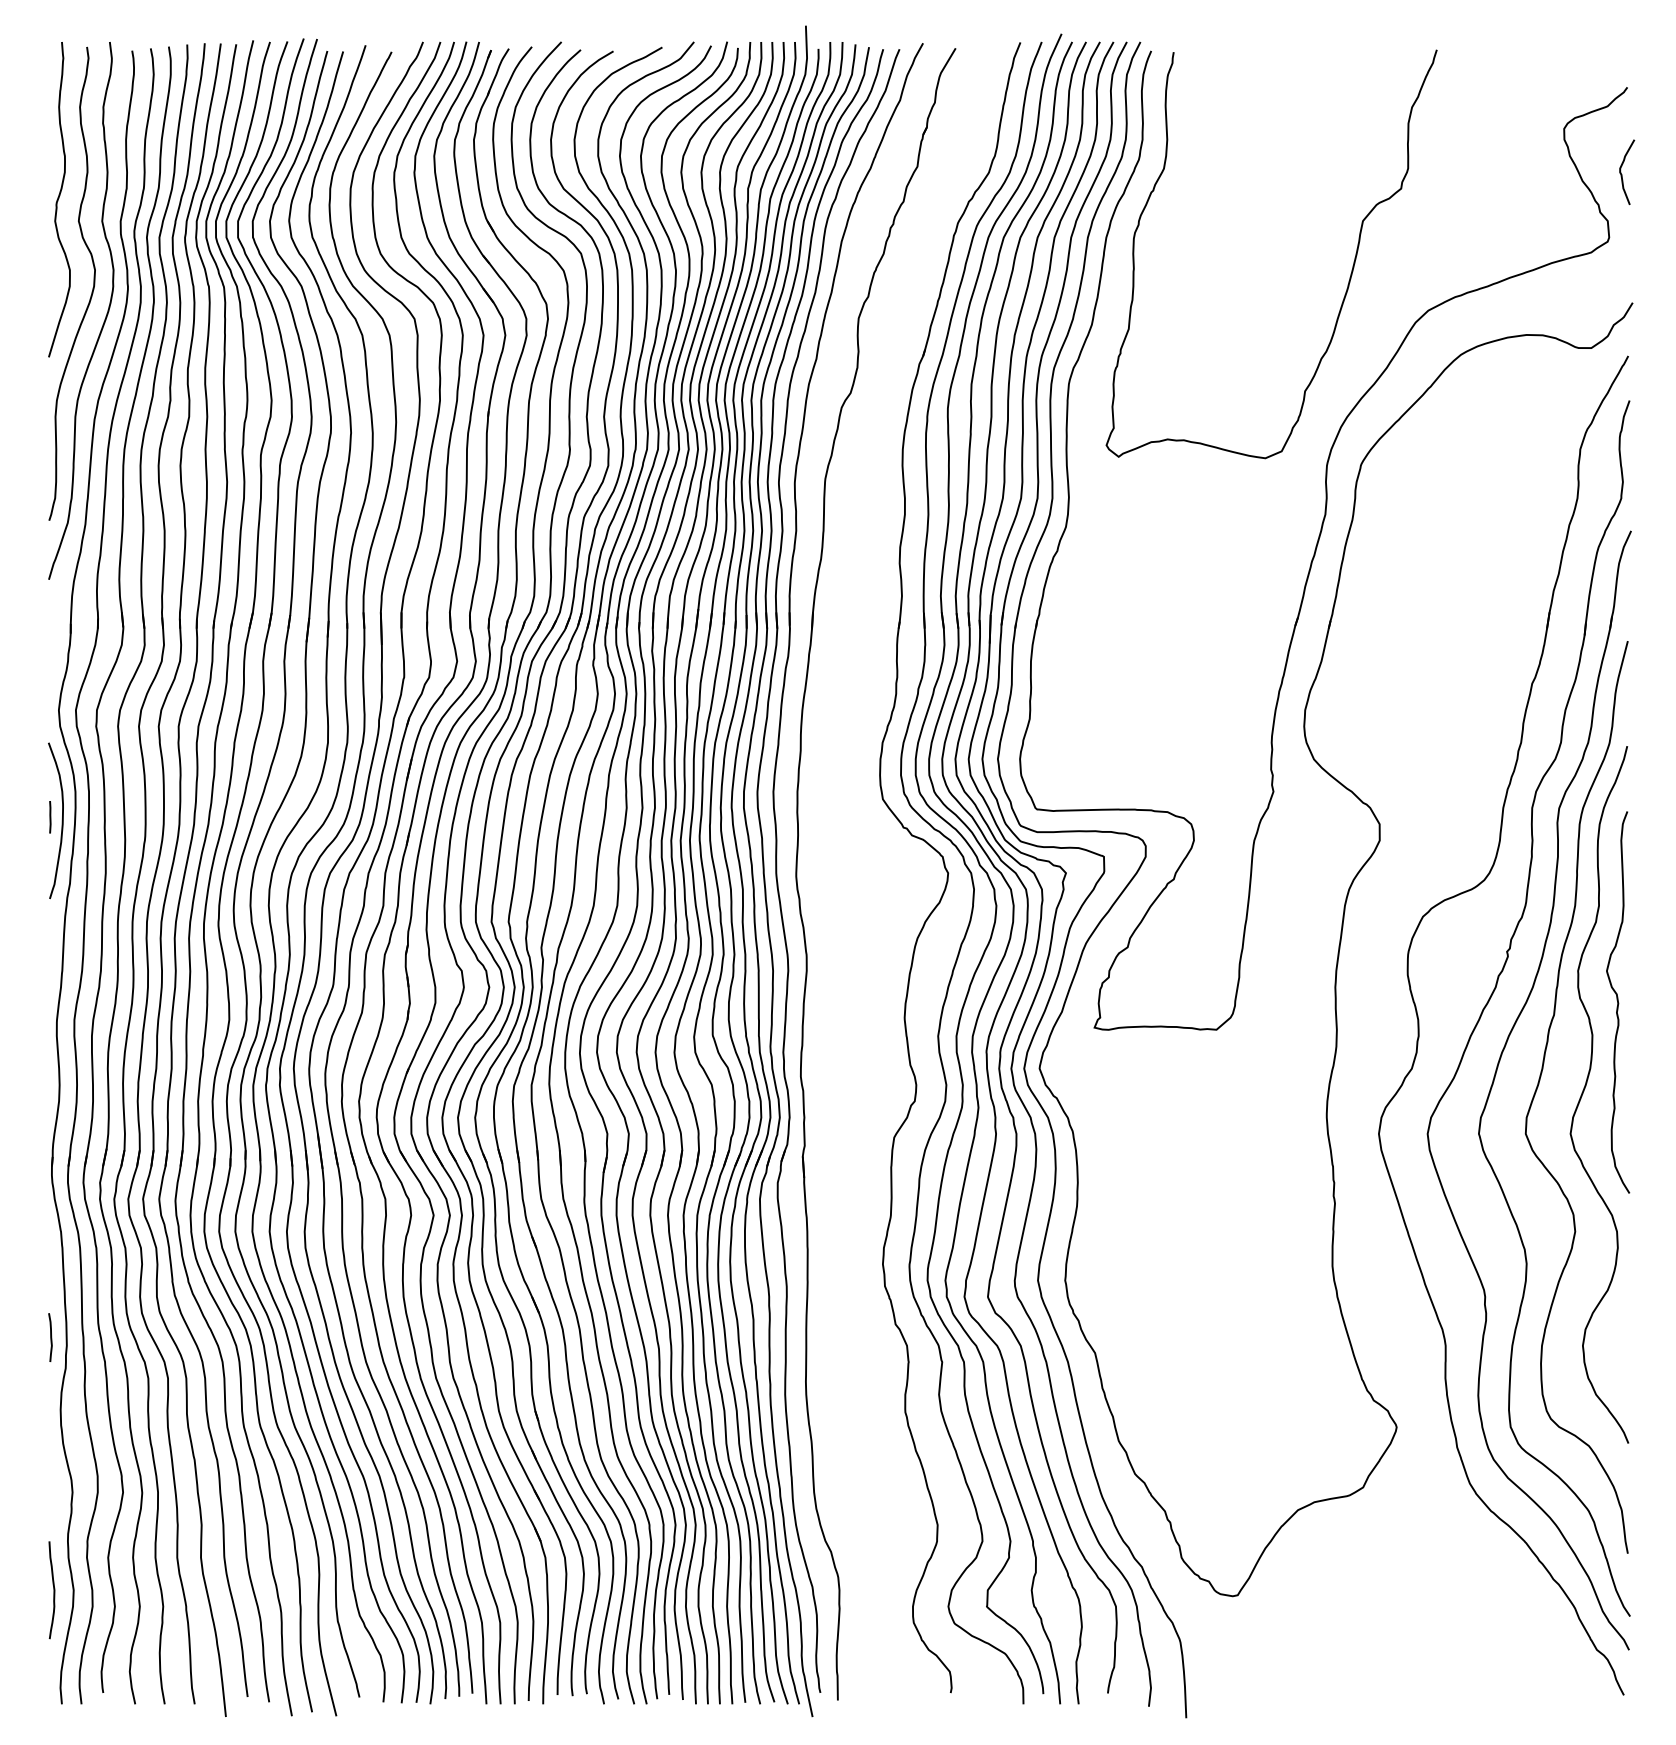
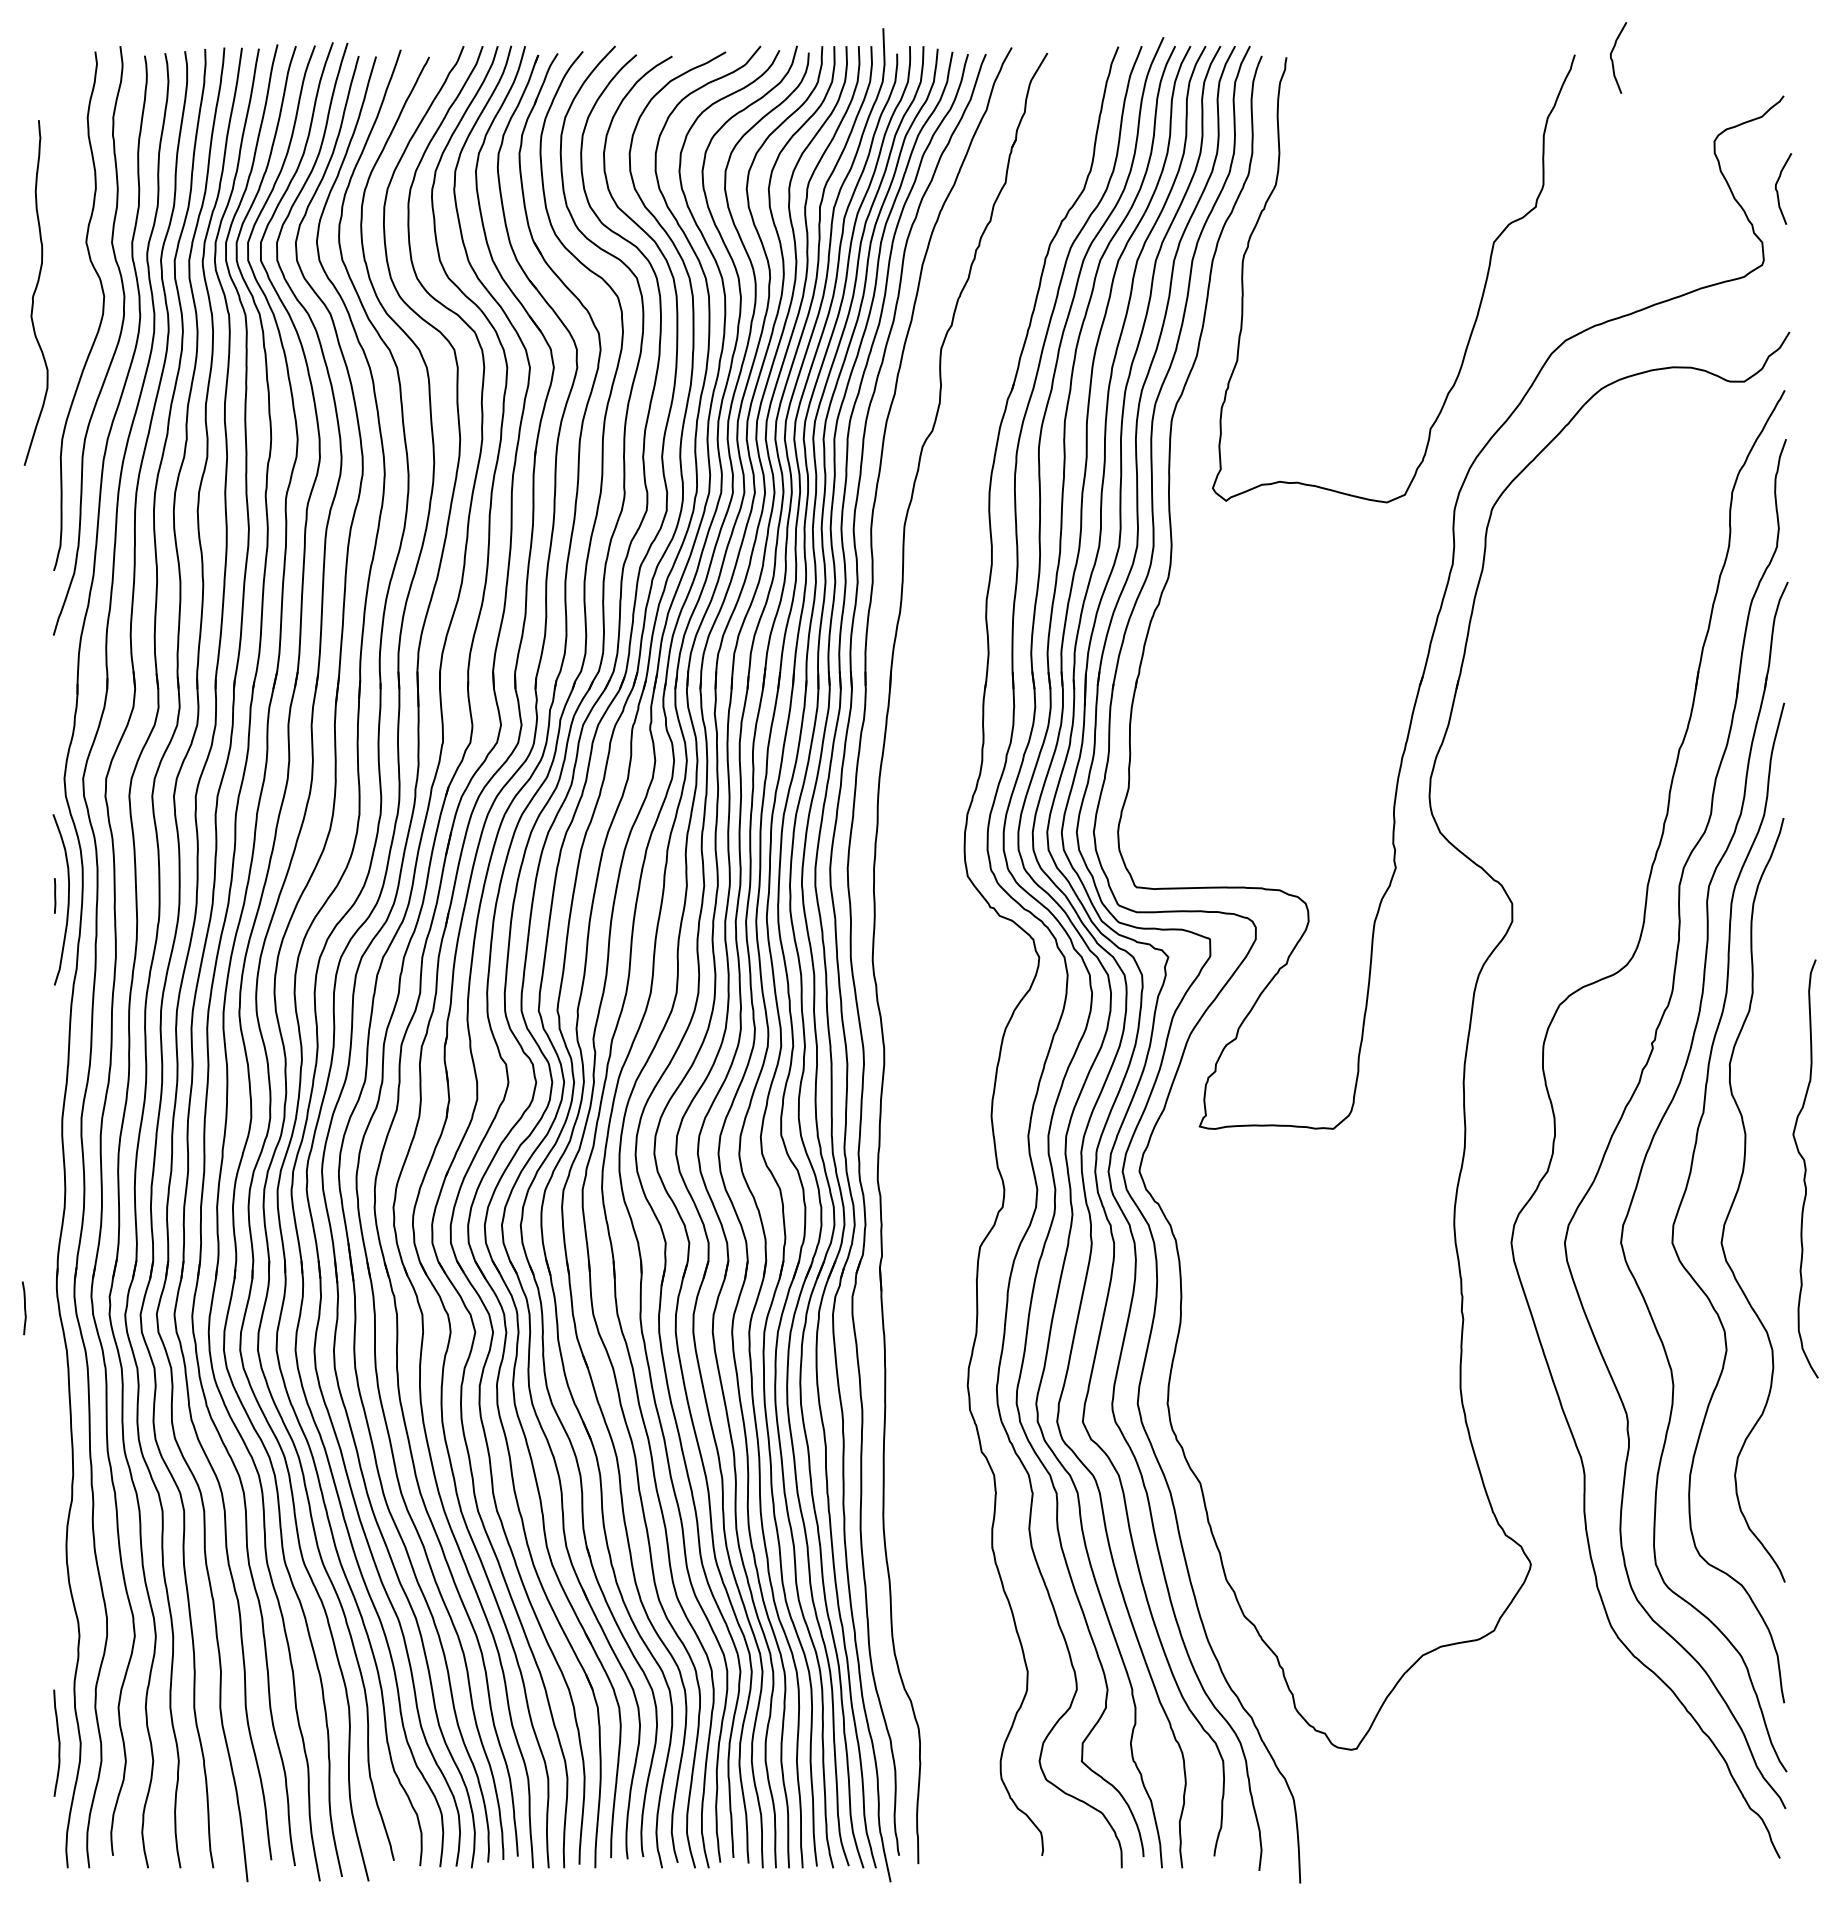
curve: (1472, 55) -> (1613, 60), added
curve: (58, 199) -> (35, 292), moved
curve: (1618, 1002) -> (1805, 1168), moved
curve: (50, 1337) -> (24, 1308), moved

